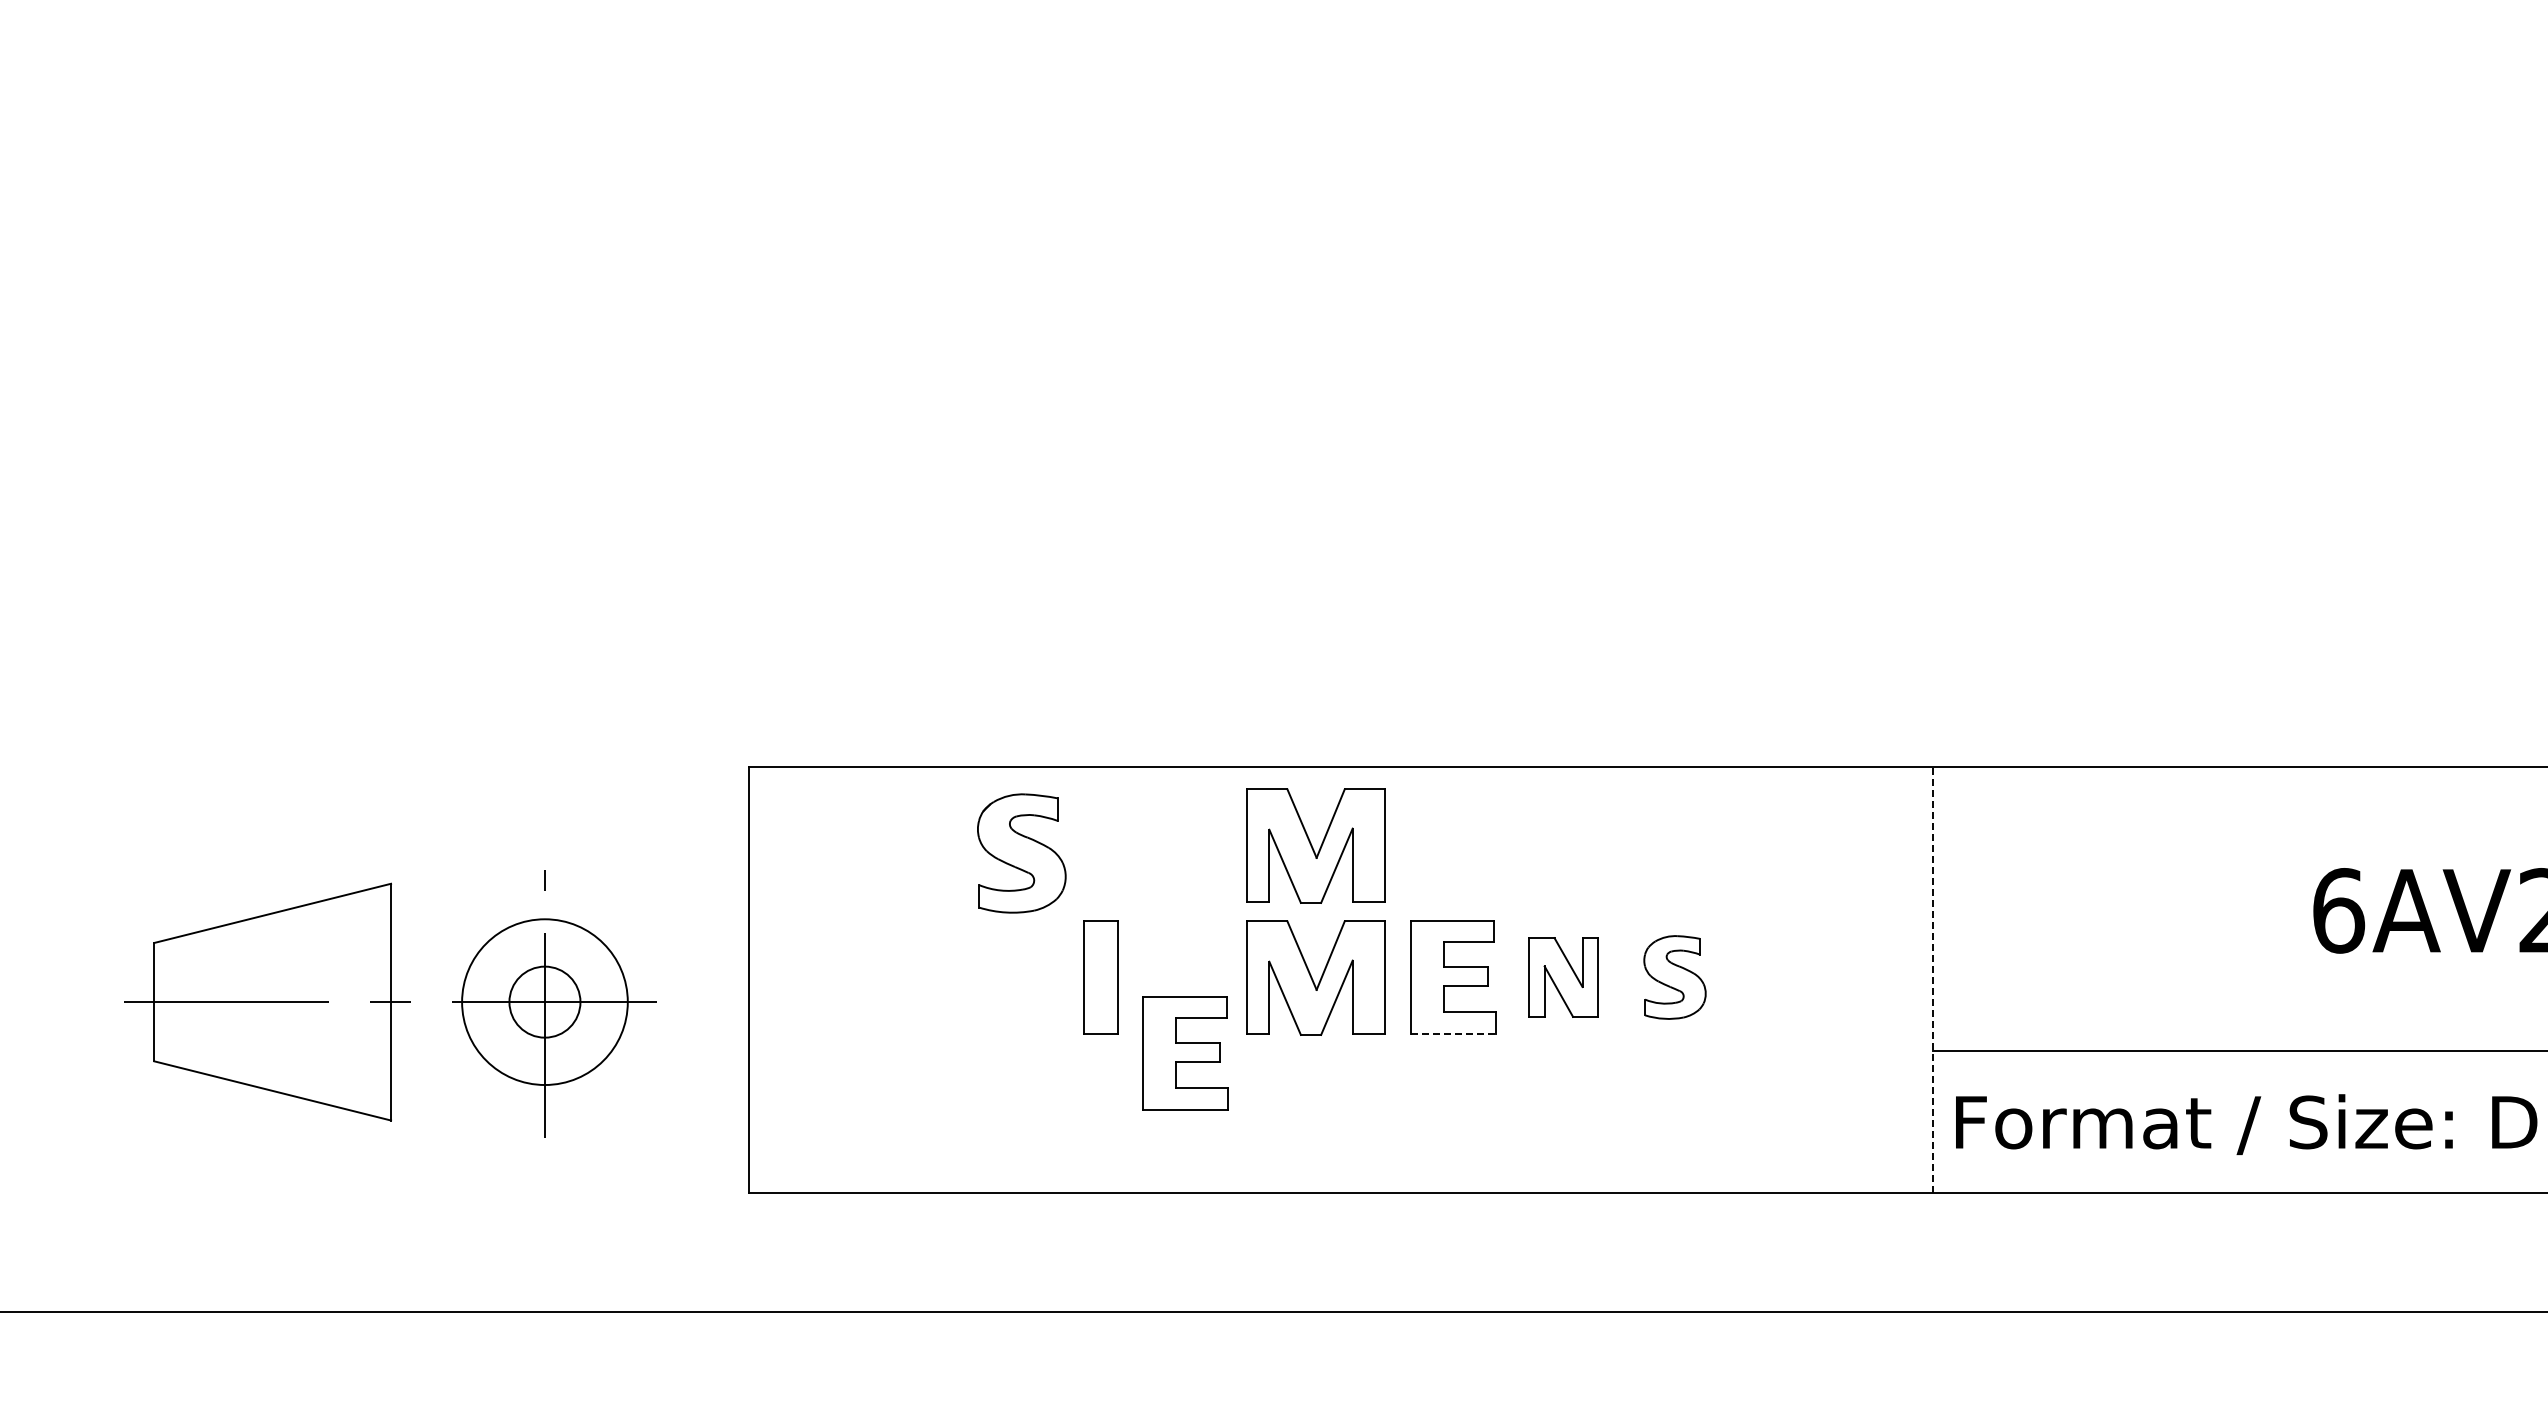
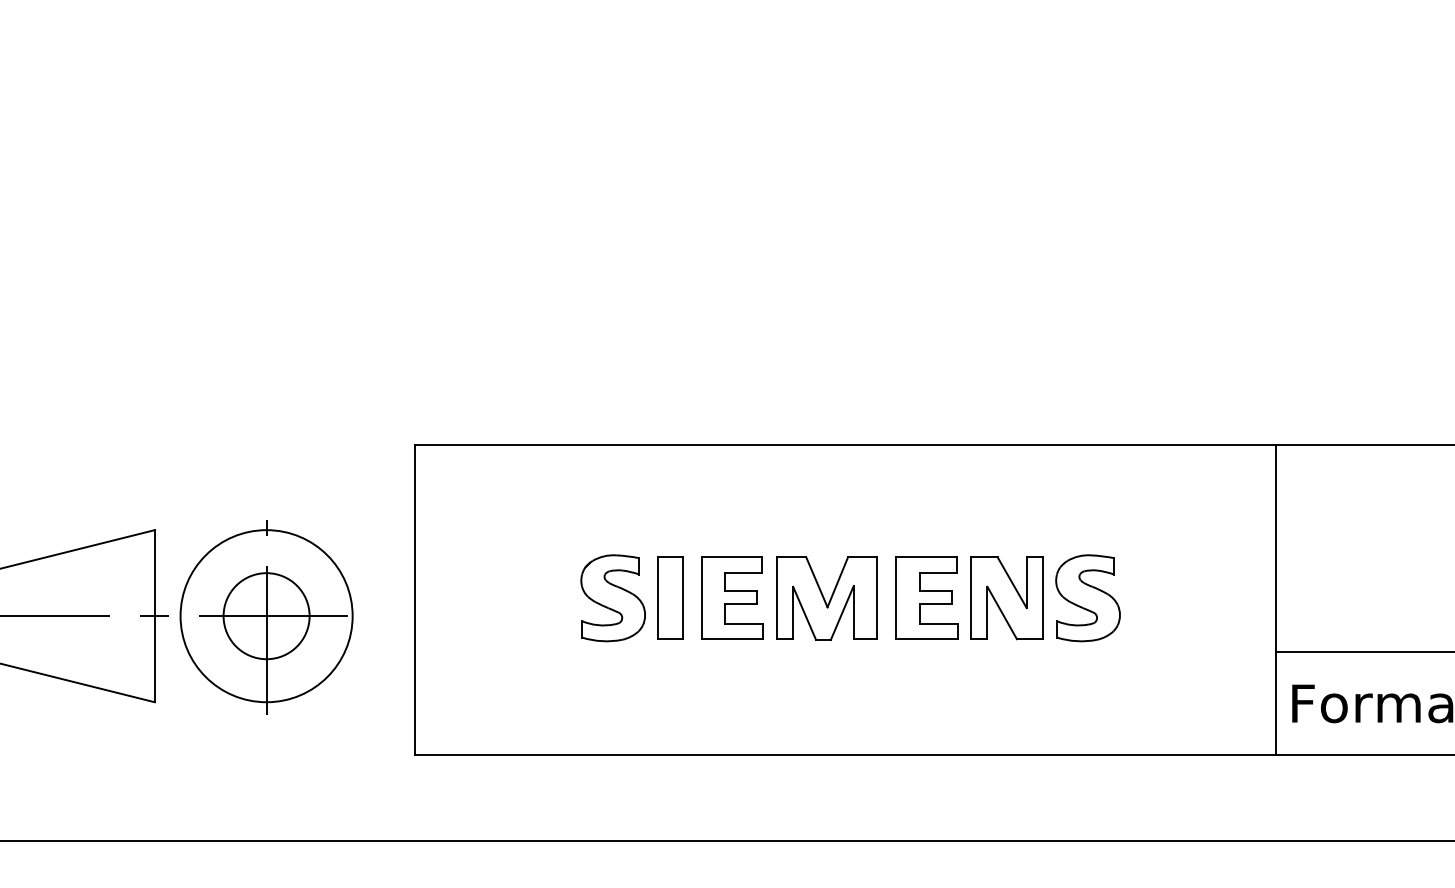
part: (1315, 845) -> (826, 502), removed
part: (1021, 853) -> (613, 598), moved
part: (1563, 977) -> (1006, 598), size x1.43
part: (1674, 977) -> (1087, 598), size x1.43
line: (1933, 979) -> (1275, 599), dashed -> solid
circle: (544, 1001) -> (266, 615), size x1.43
circle: (544, 1001) -> (266, 615), size x1.67
line: (1453, 1033) -> (927, 638), dashed -> solid
part: (1185, 1053) -> (732, 598), moved

